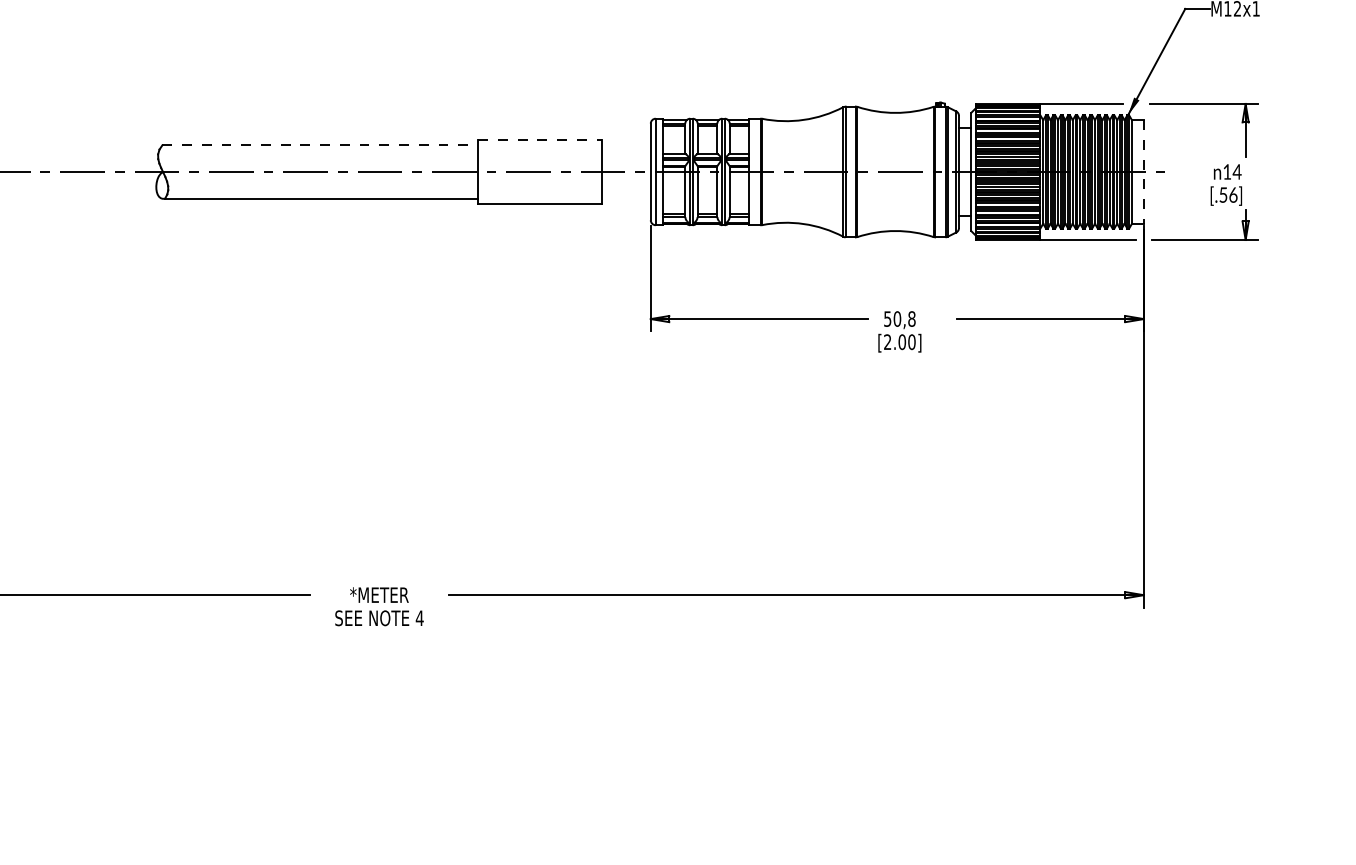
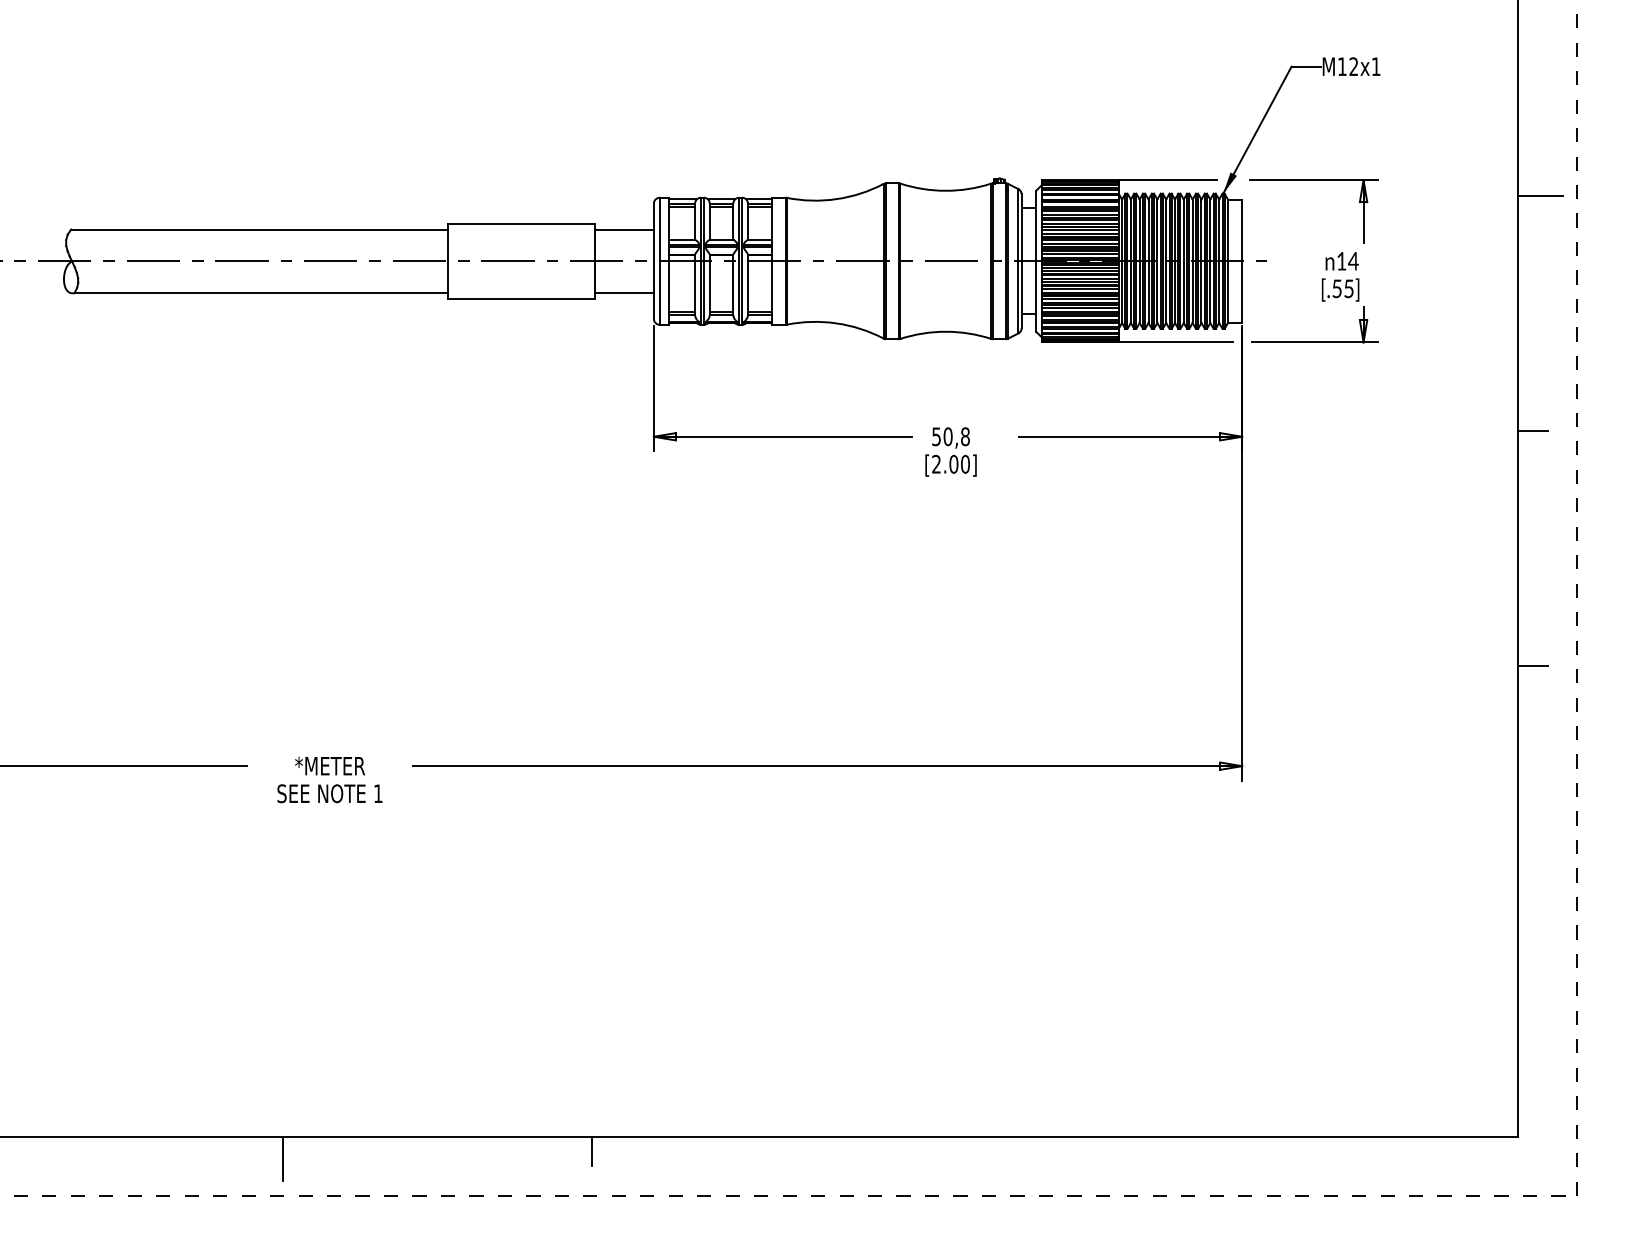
line: (539, 140) -> (521, 223), dashed -> solid
line: (321, 145) -> (260, 229), dashed -> solid
line: (626, 145) -> (624, 229), added
line: (1144, 172) -> (1242, 261), dashed -> solid
text: (1233, 194) -> (1348, 288), [.56] -> [.55]
line: (626, 198) -> (624, 293), added
text: (419, 618) -> (378, 793), 4 -> 1

